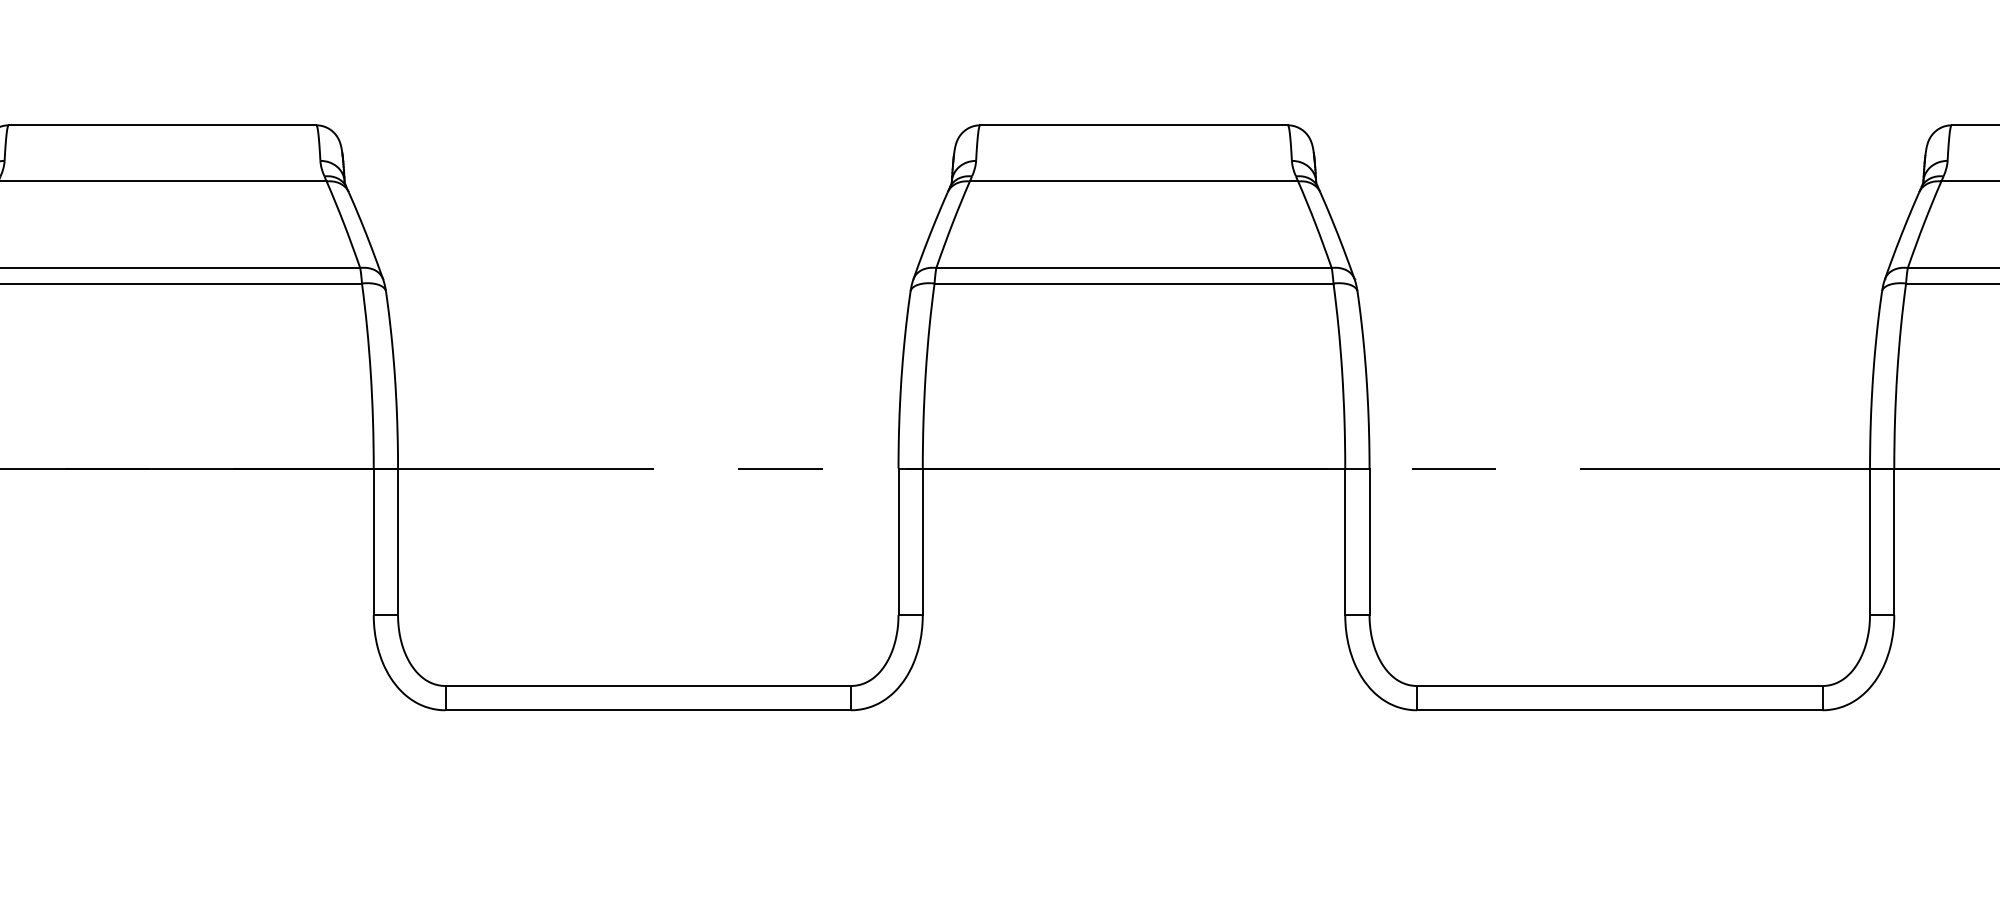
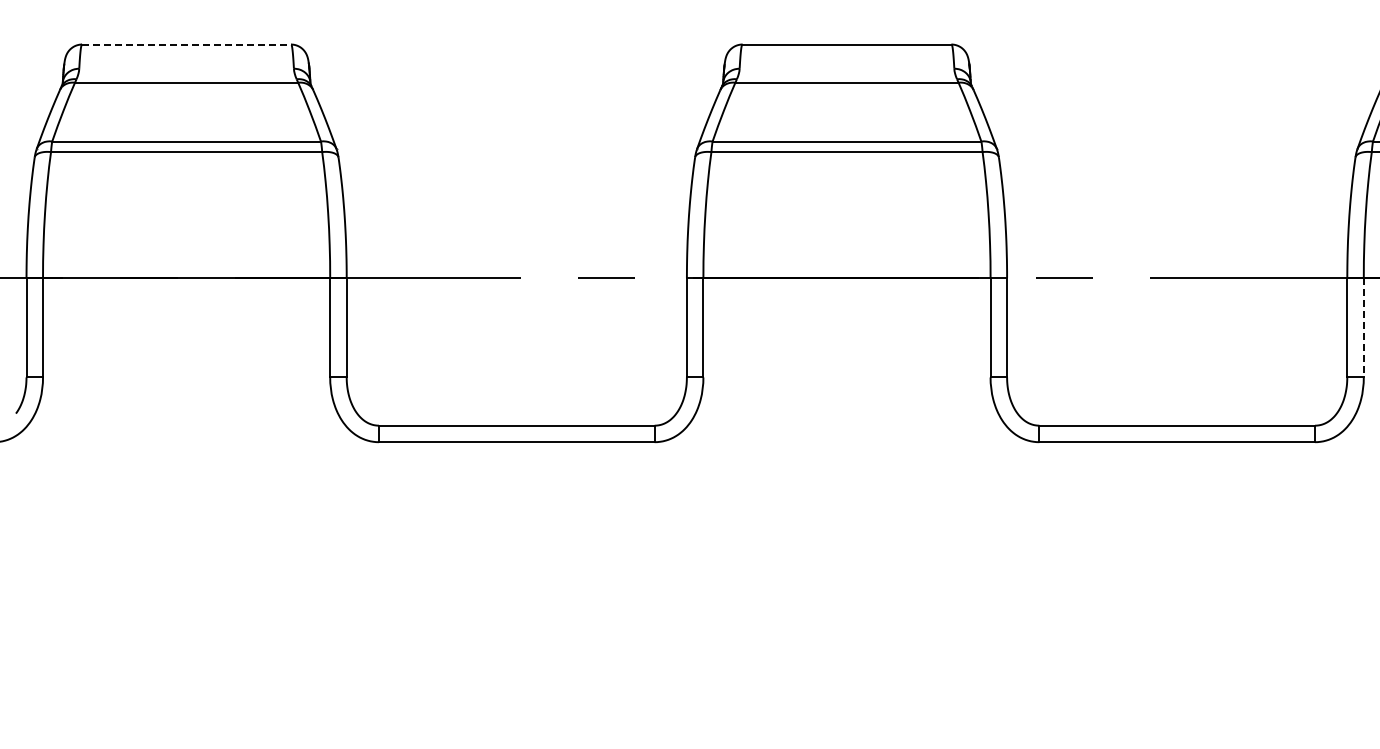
line: (162, 125) -> (186, 44), solid -> dashed
line: (1893, 541) -> (1363, 327), solid -> dashed

